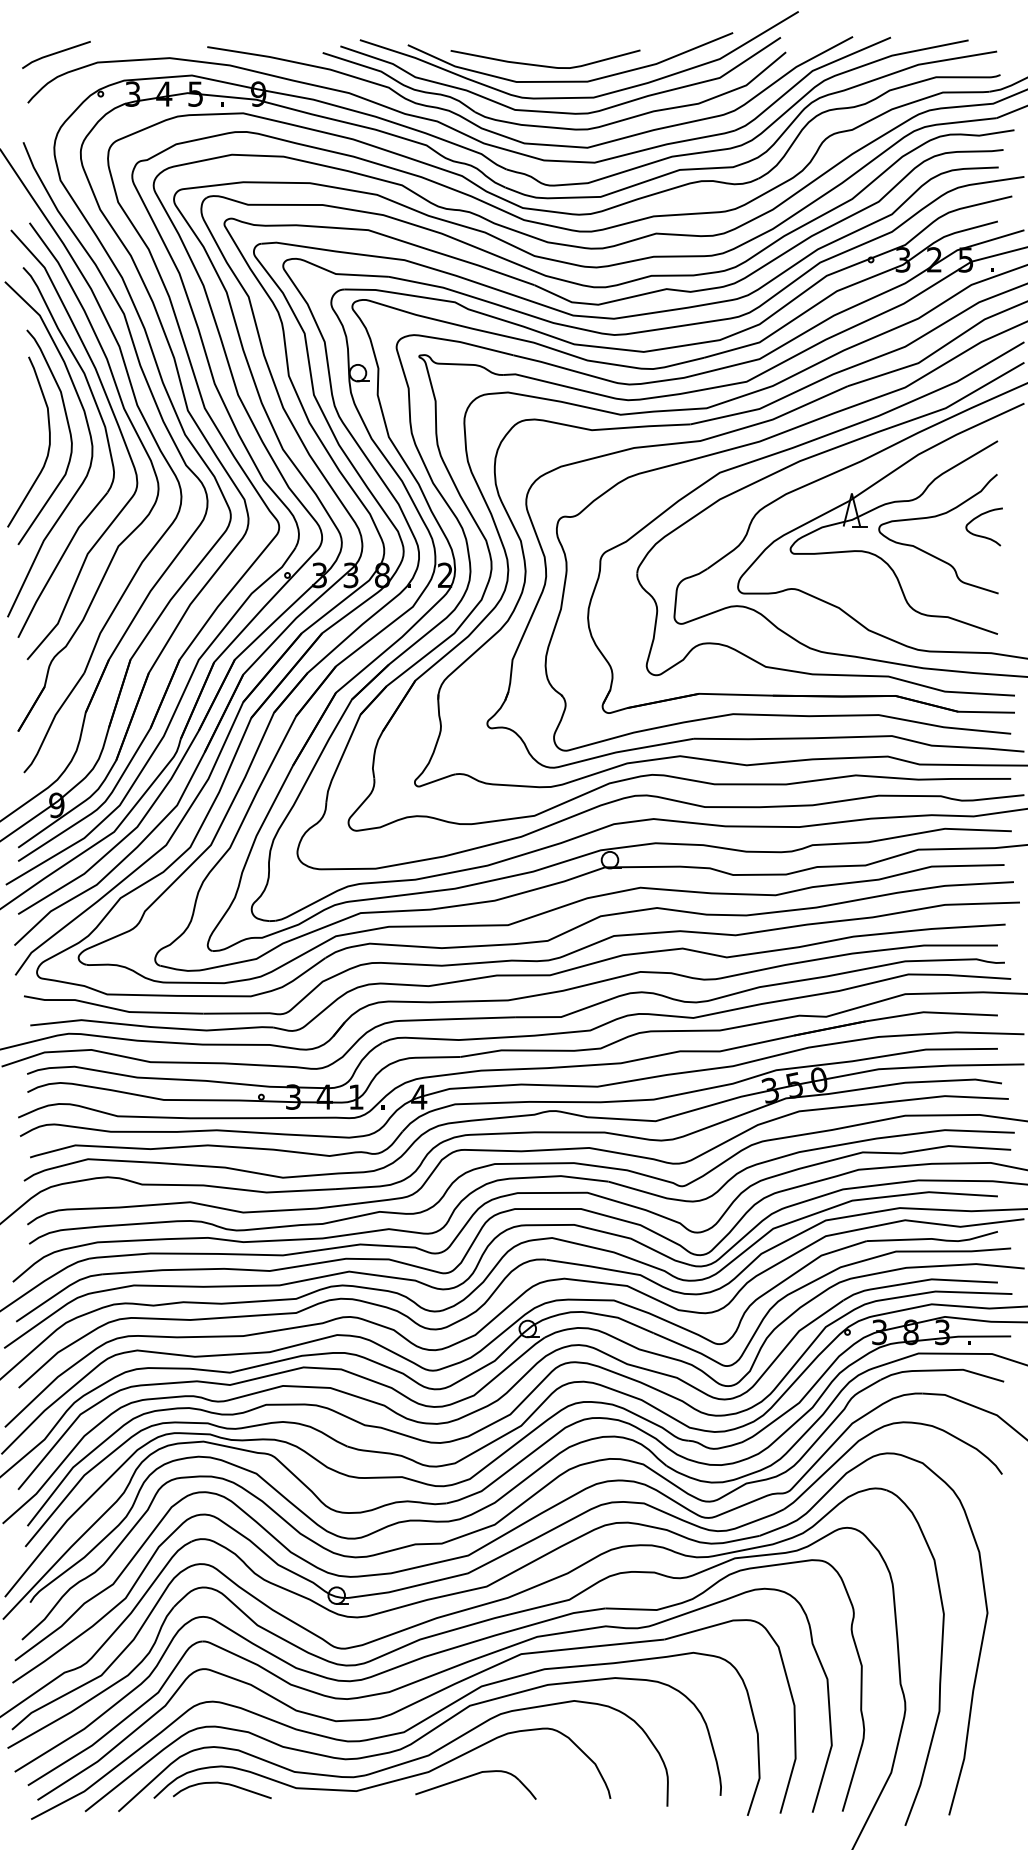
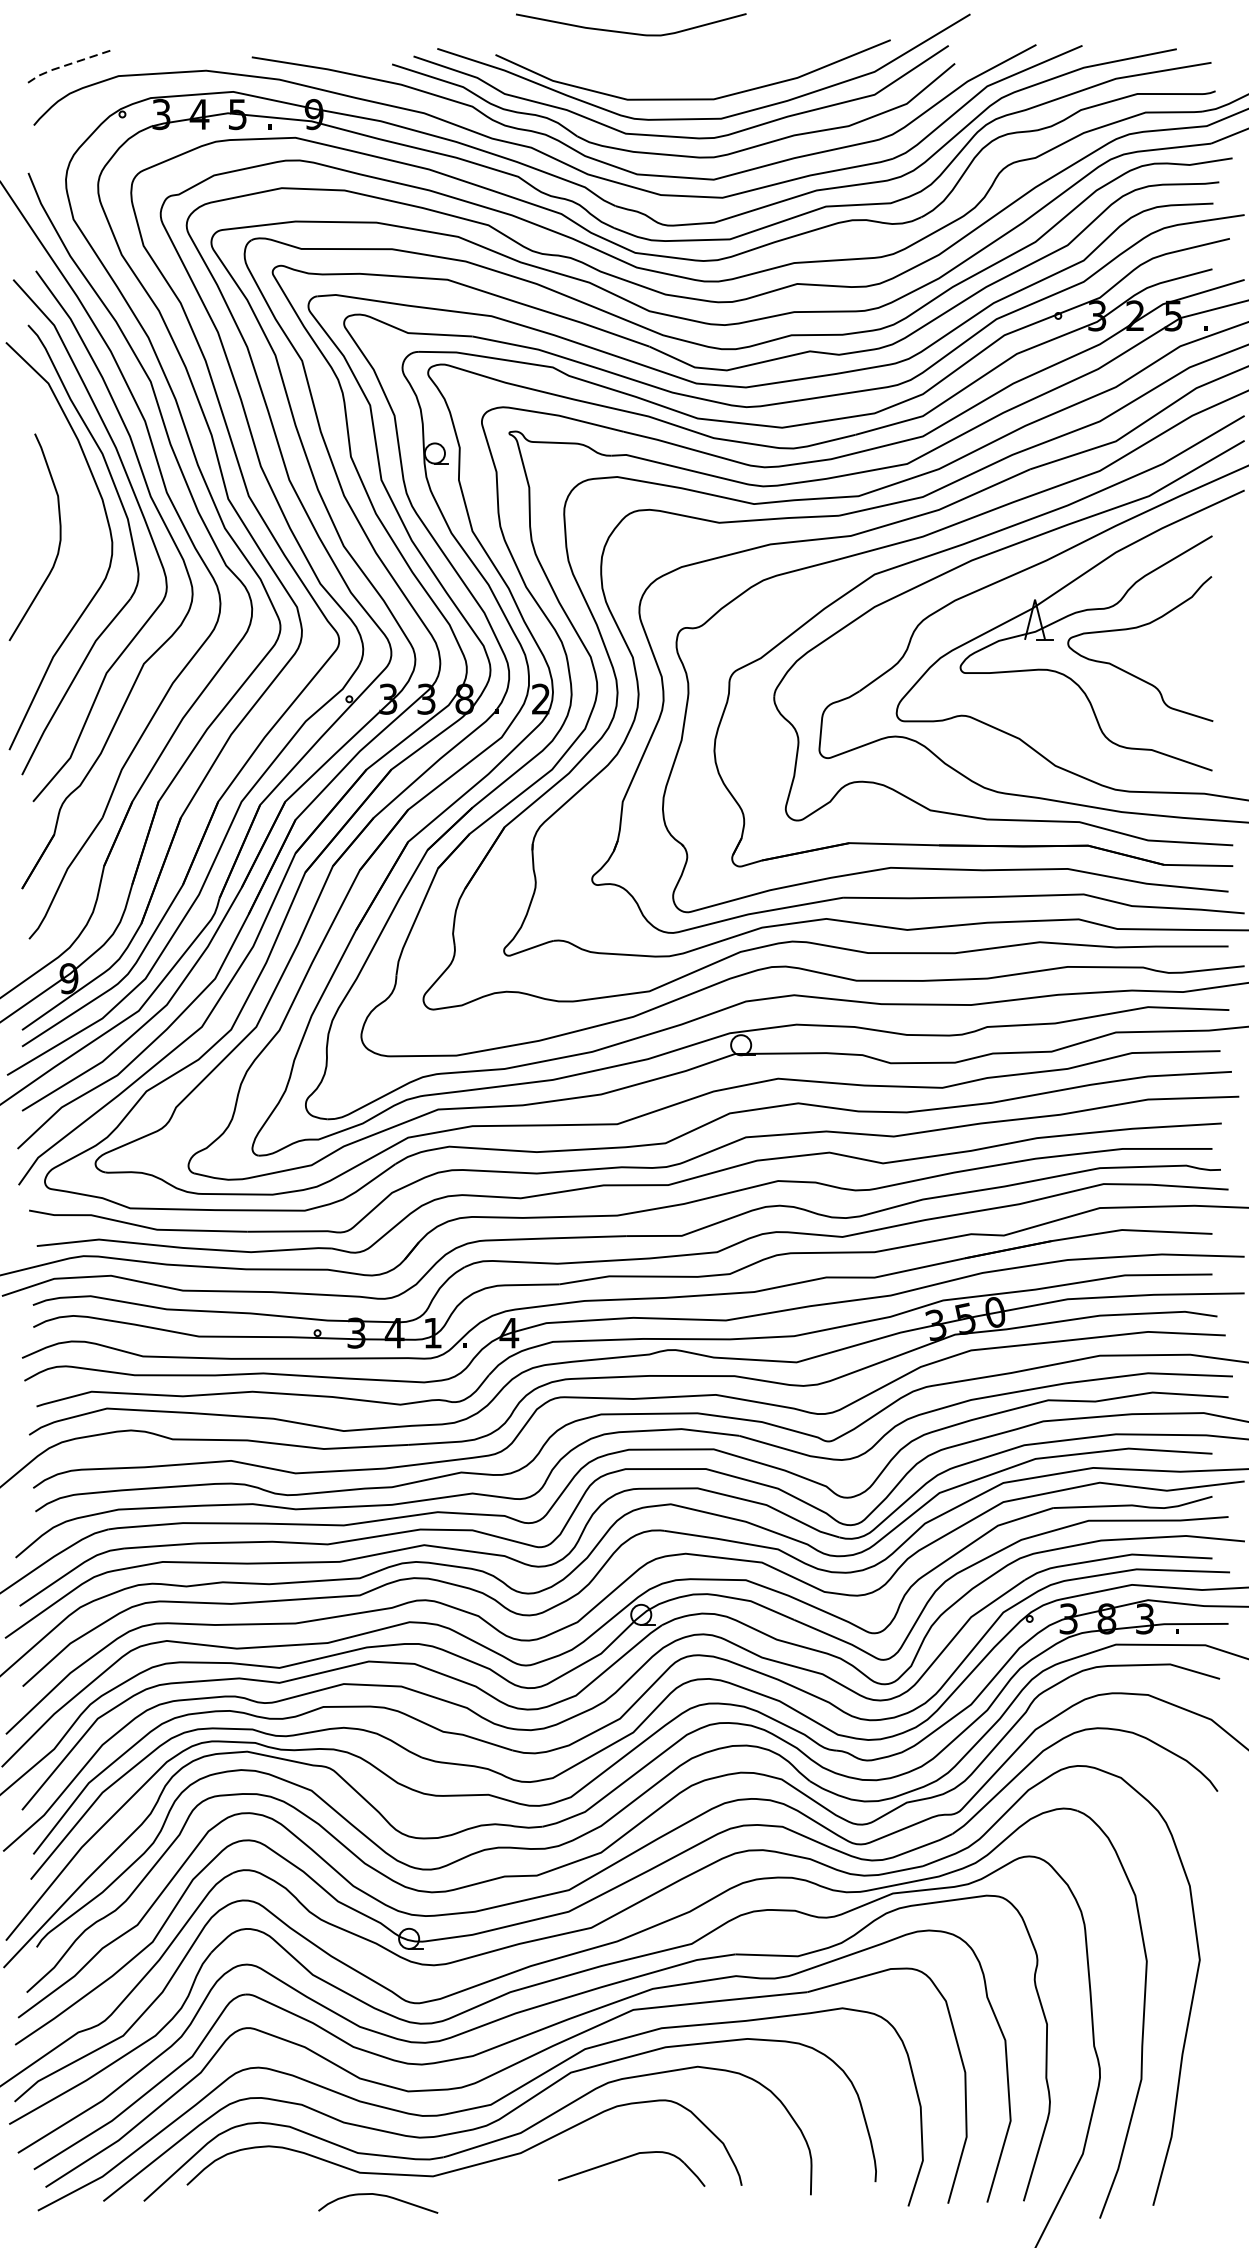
line: (53, 53) -> (64, 65), solid -> dashed
curve: (545, 65) -> (631, 32), moved
curve: (68, 430) -> (83, 523), removed
curve: (982, 535) -> (1193, 650), removed
part: (472, 1776) -> (627, 2158), moved
curve: (222, 1784) -> (378, 2196), moved

